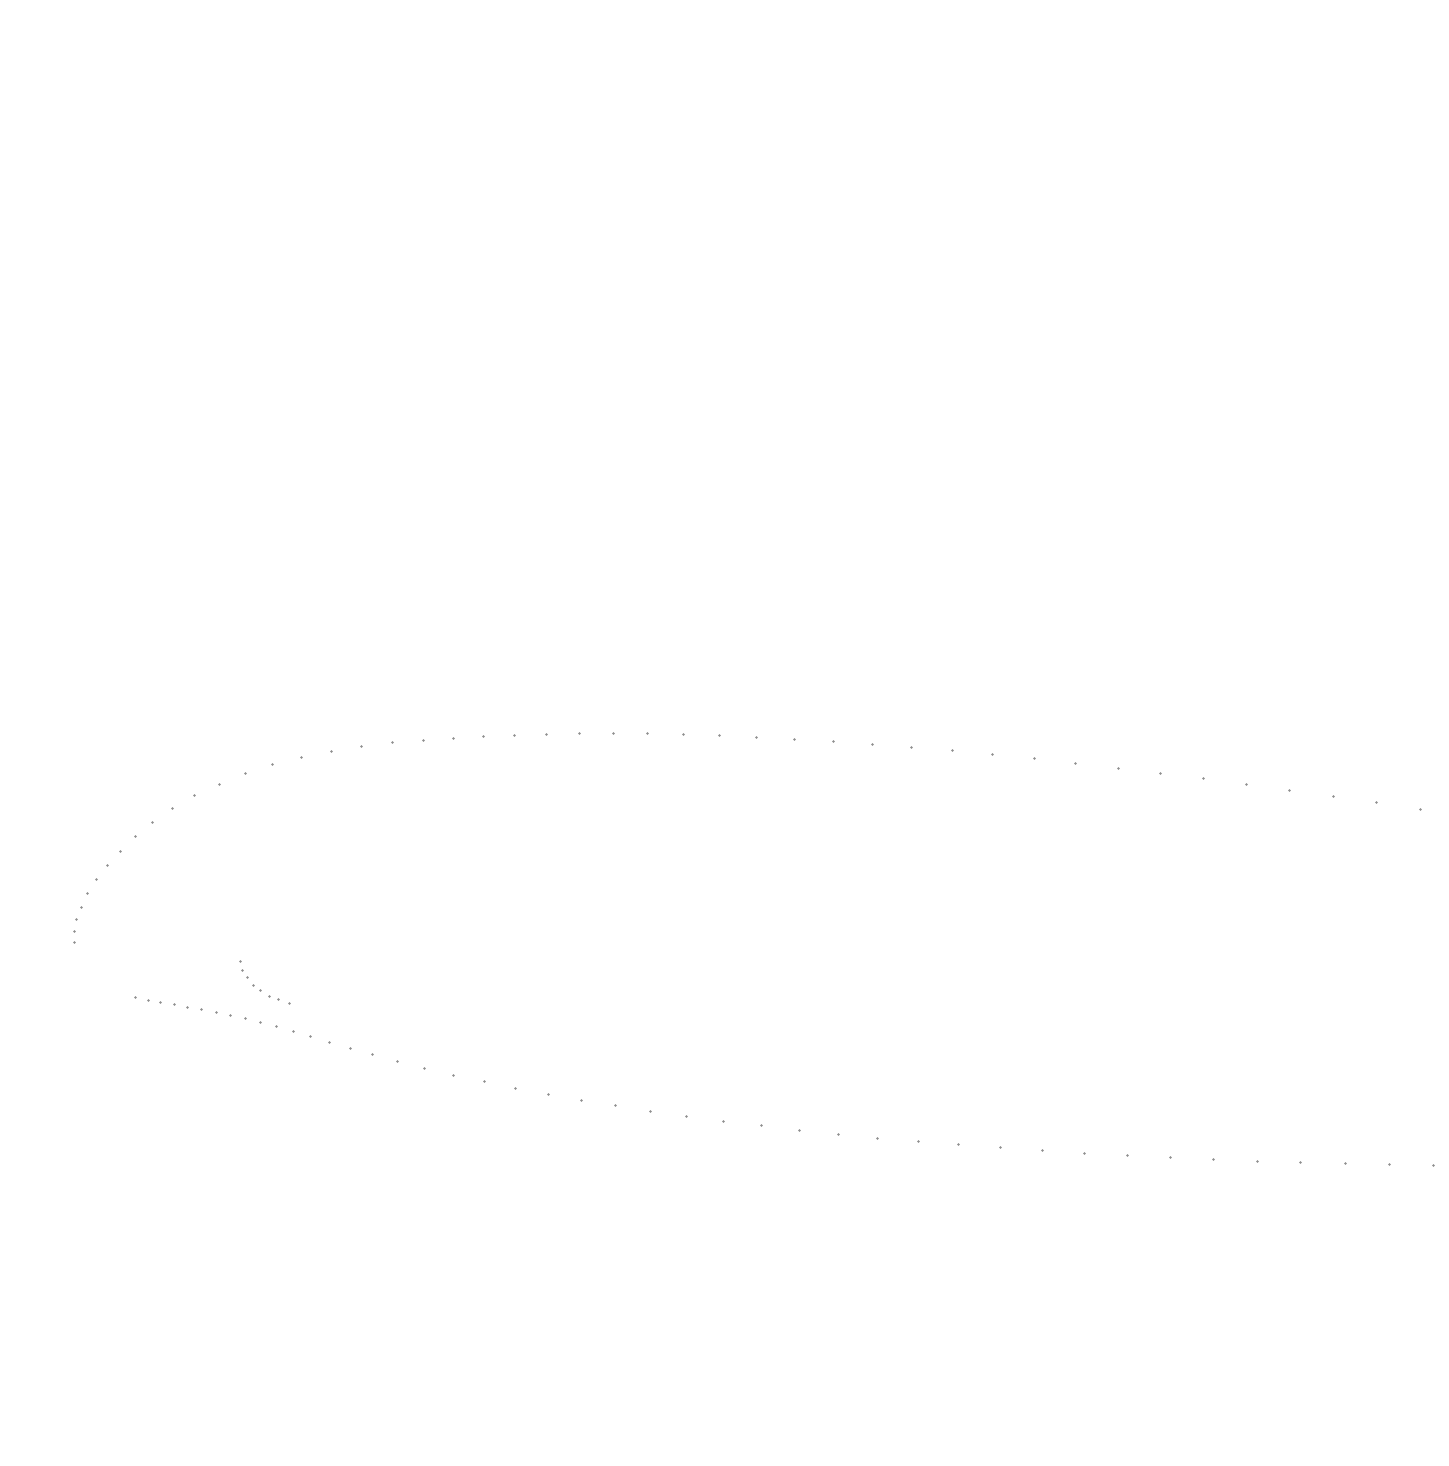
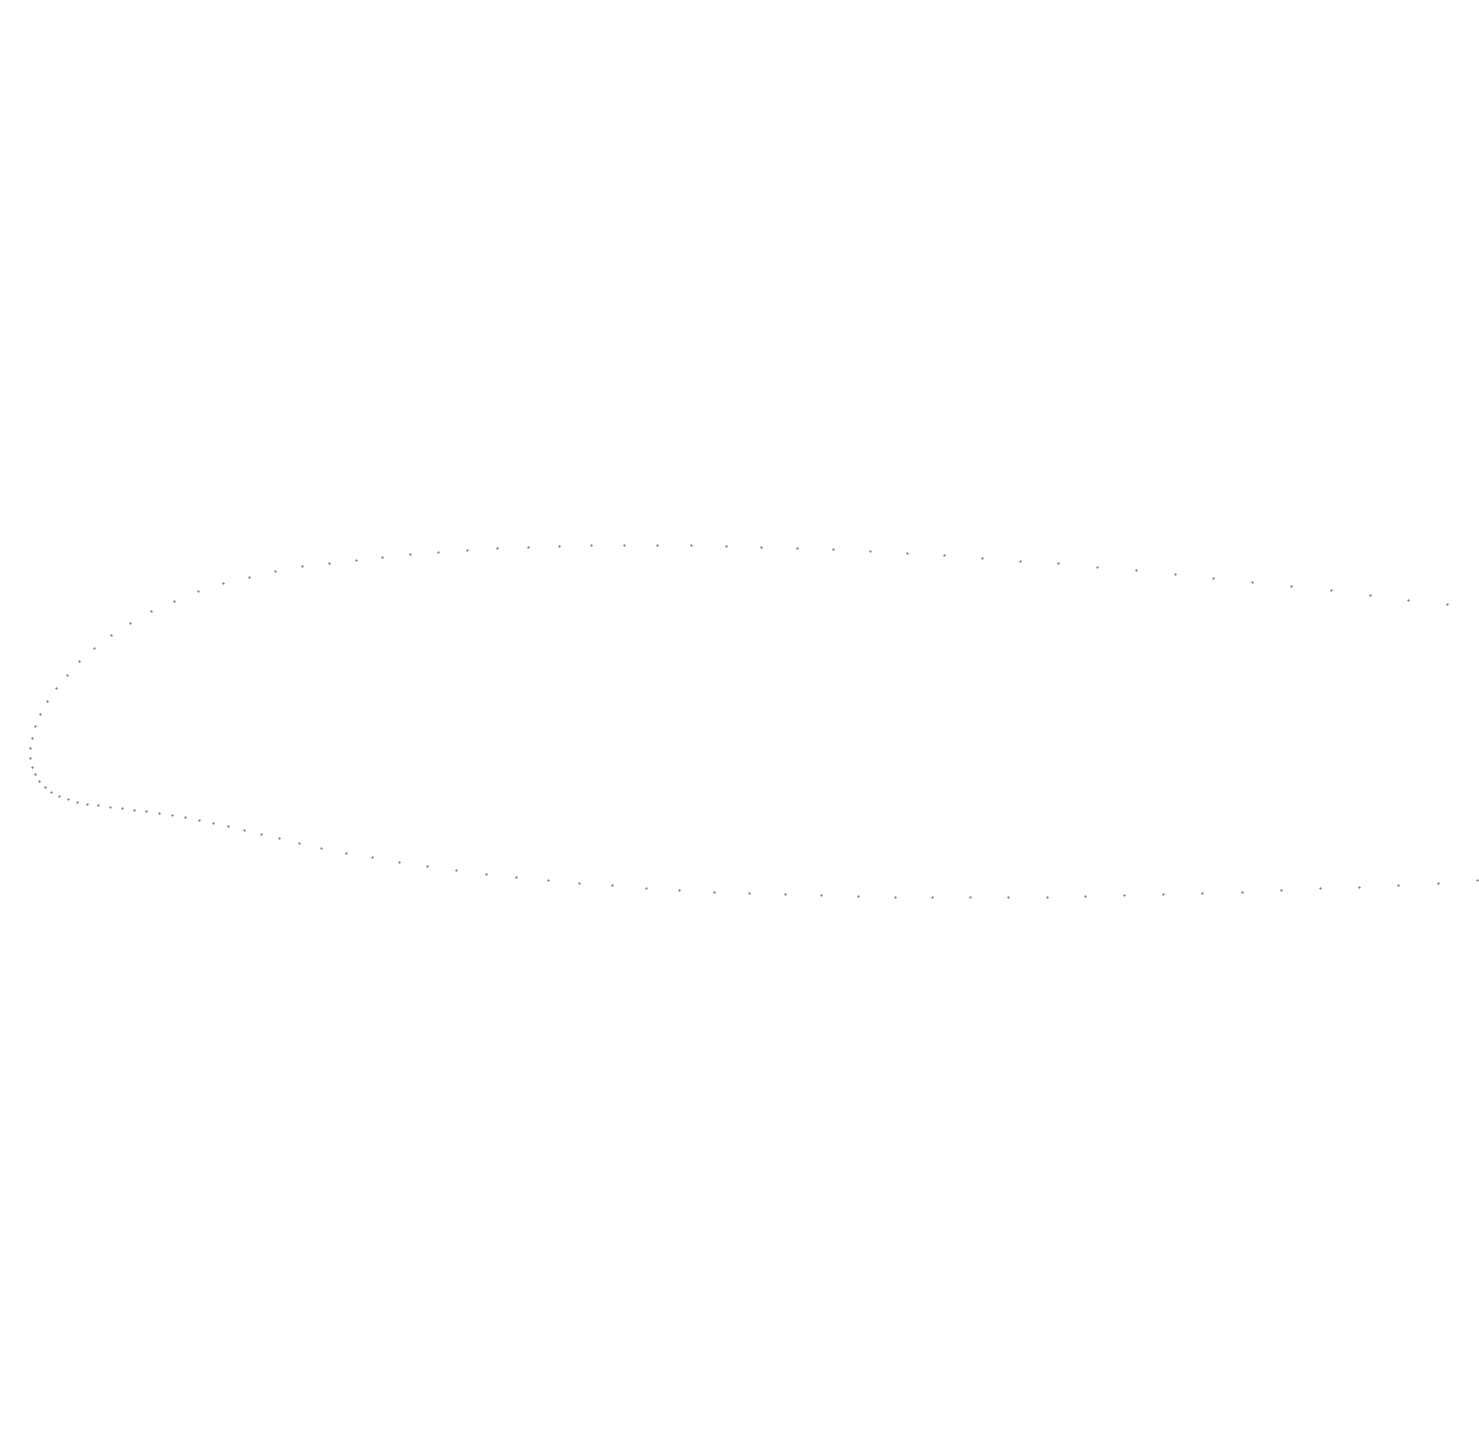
part: (260, 990) -> (51, 791), moved

